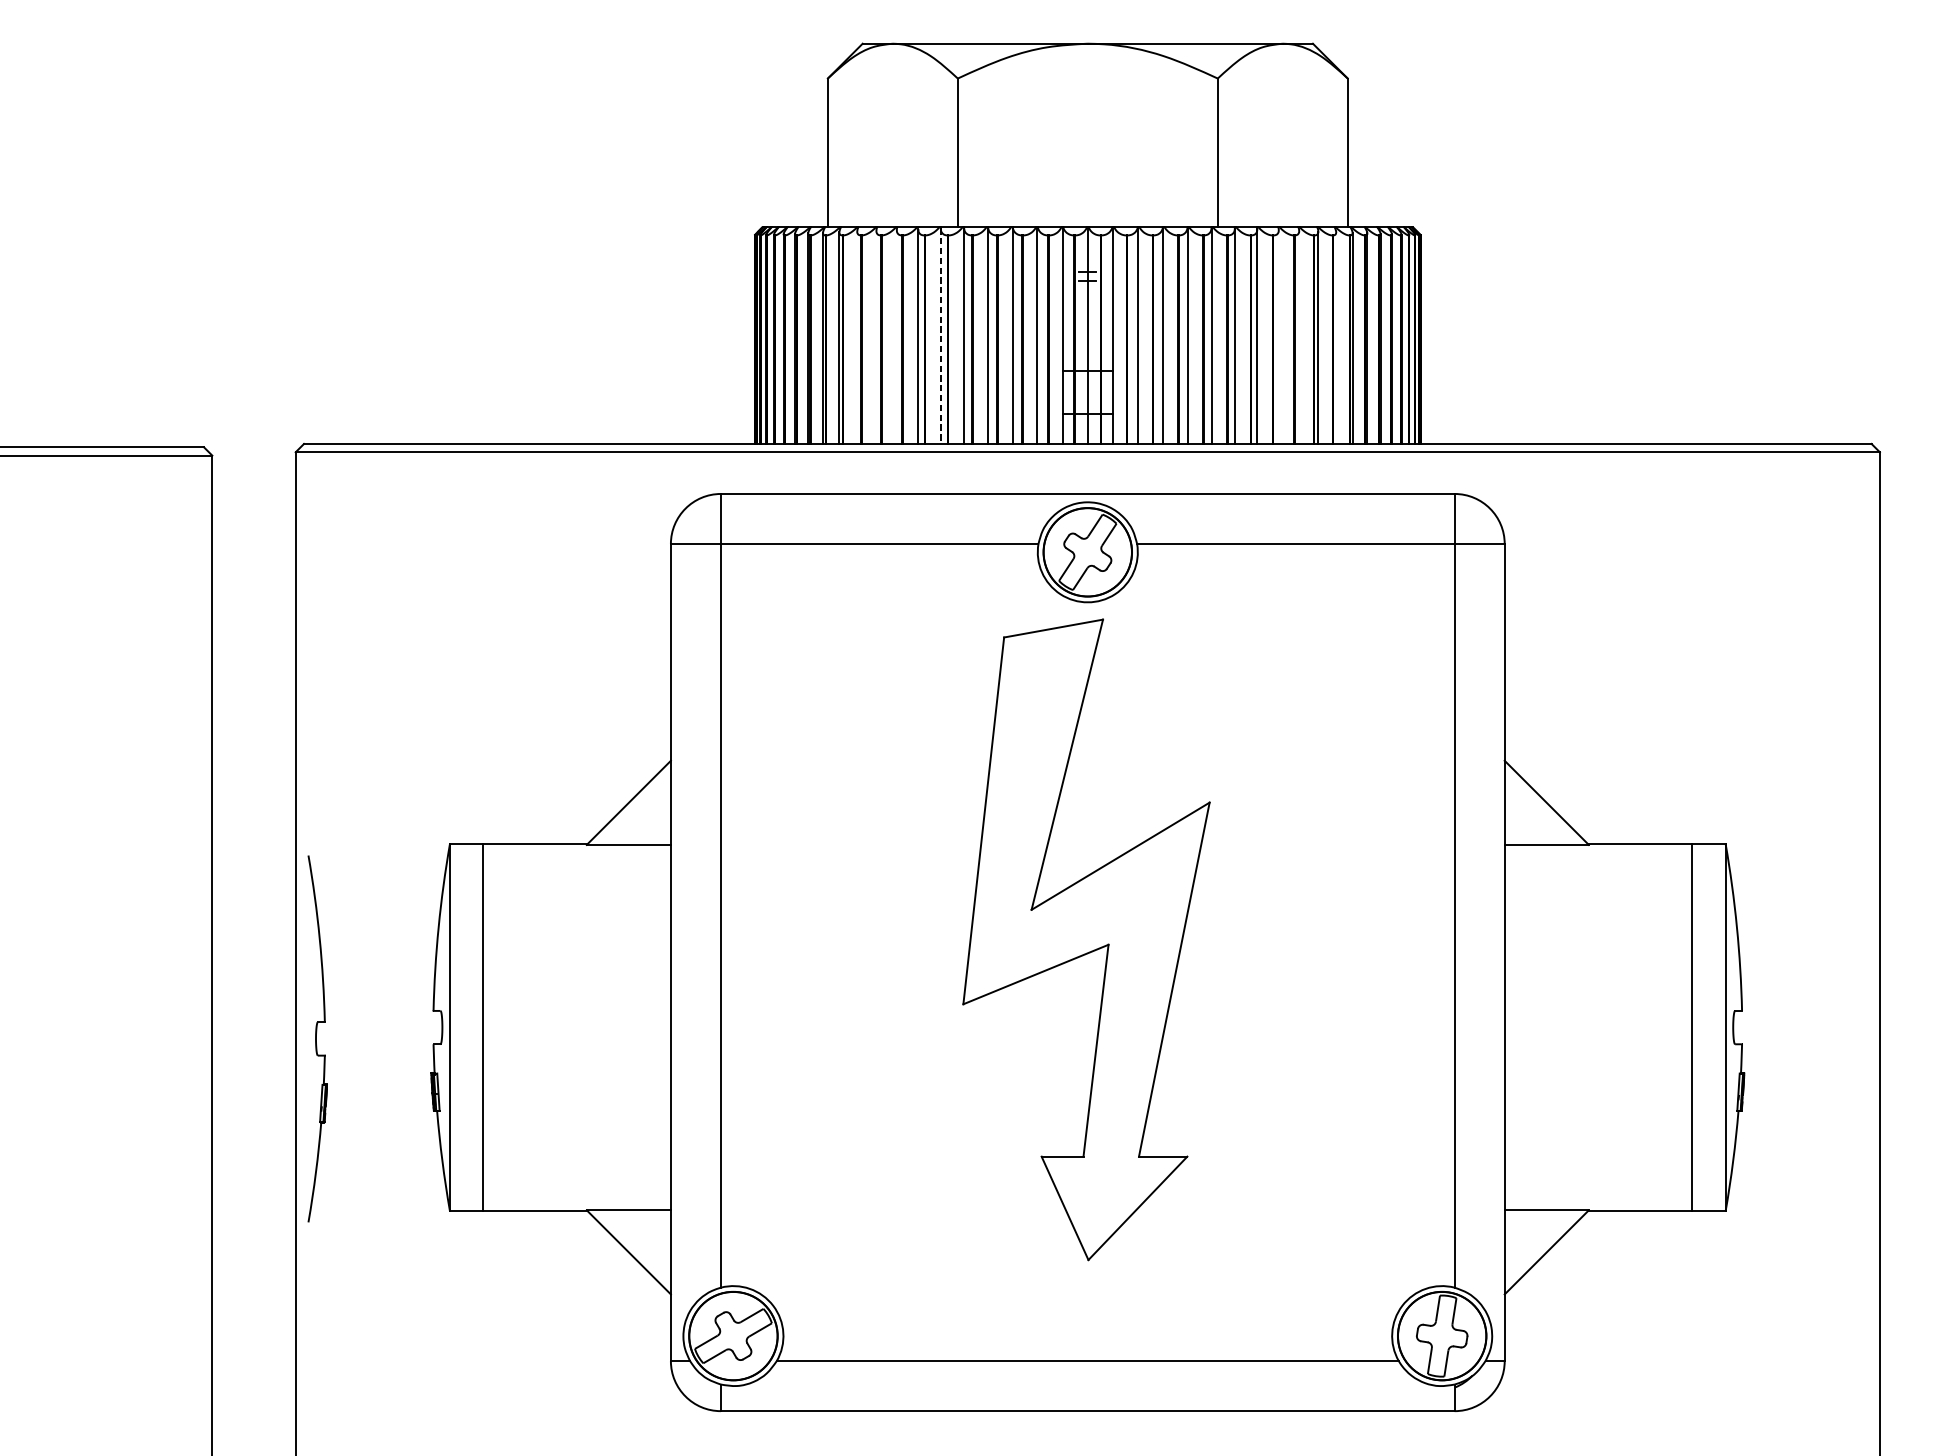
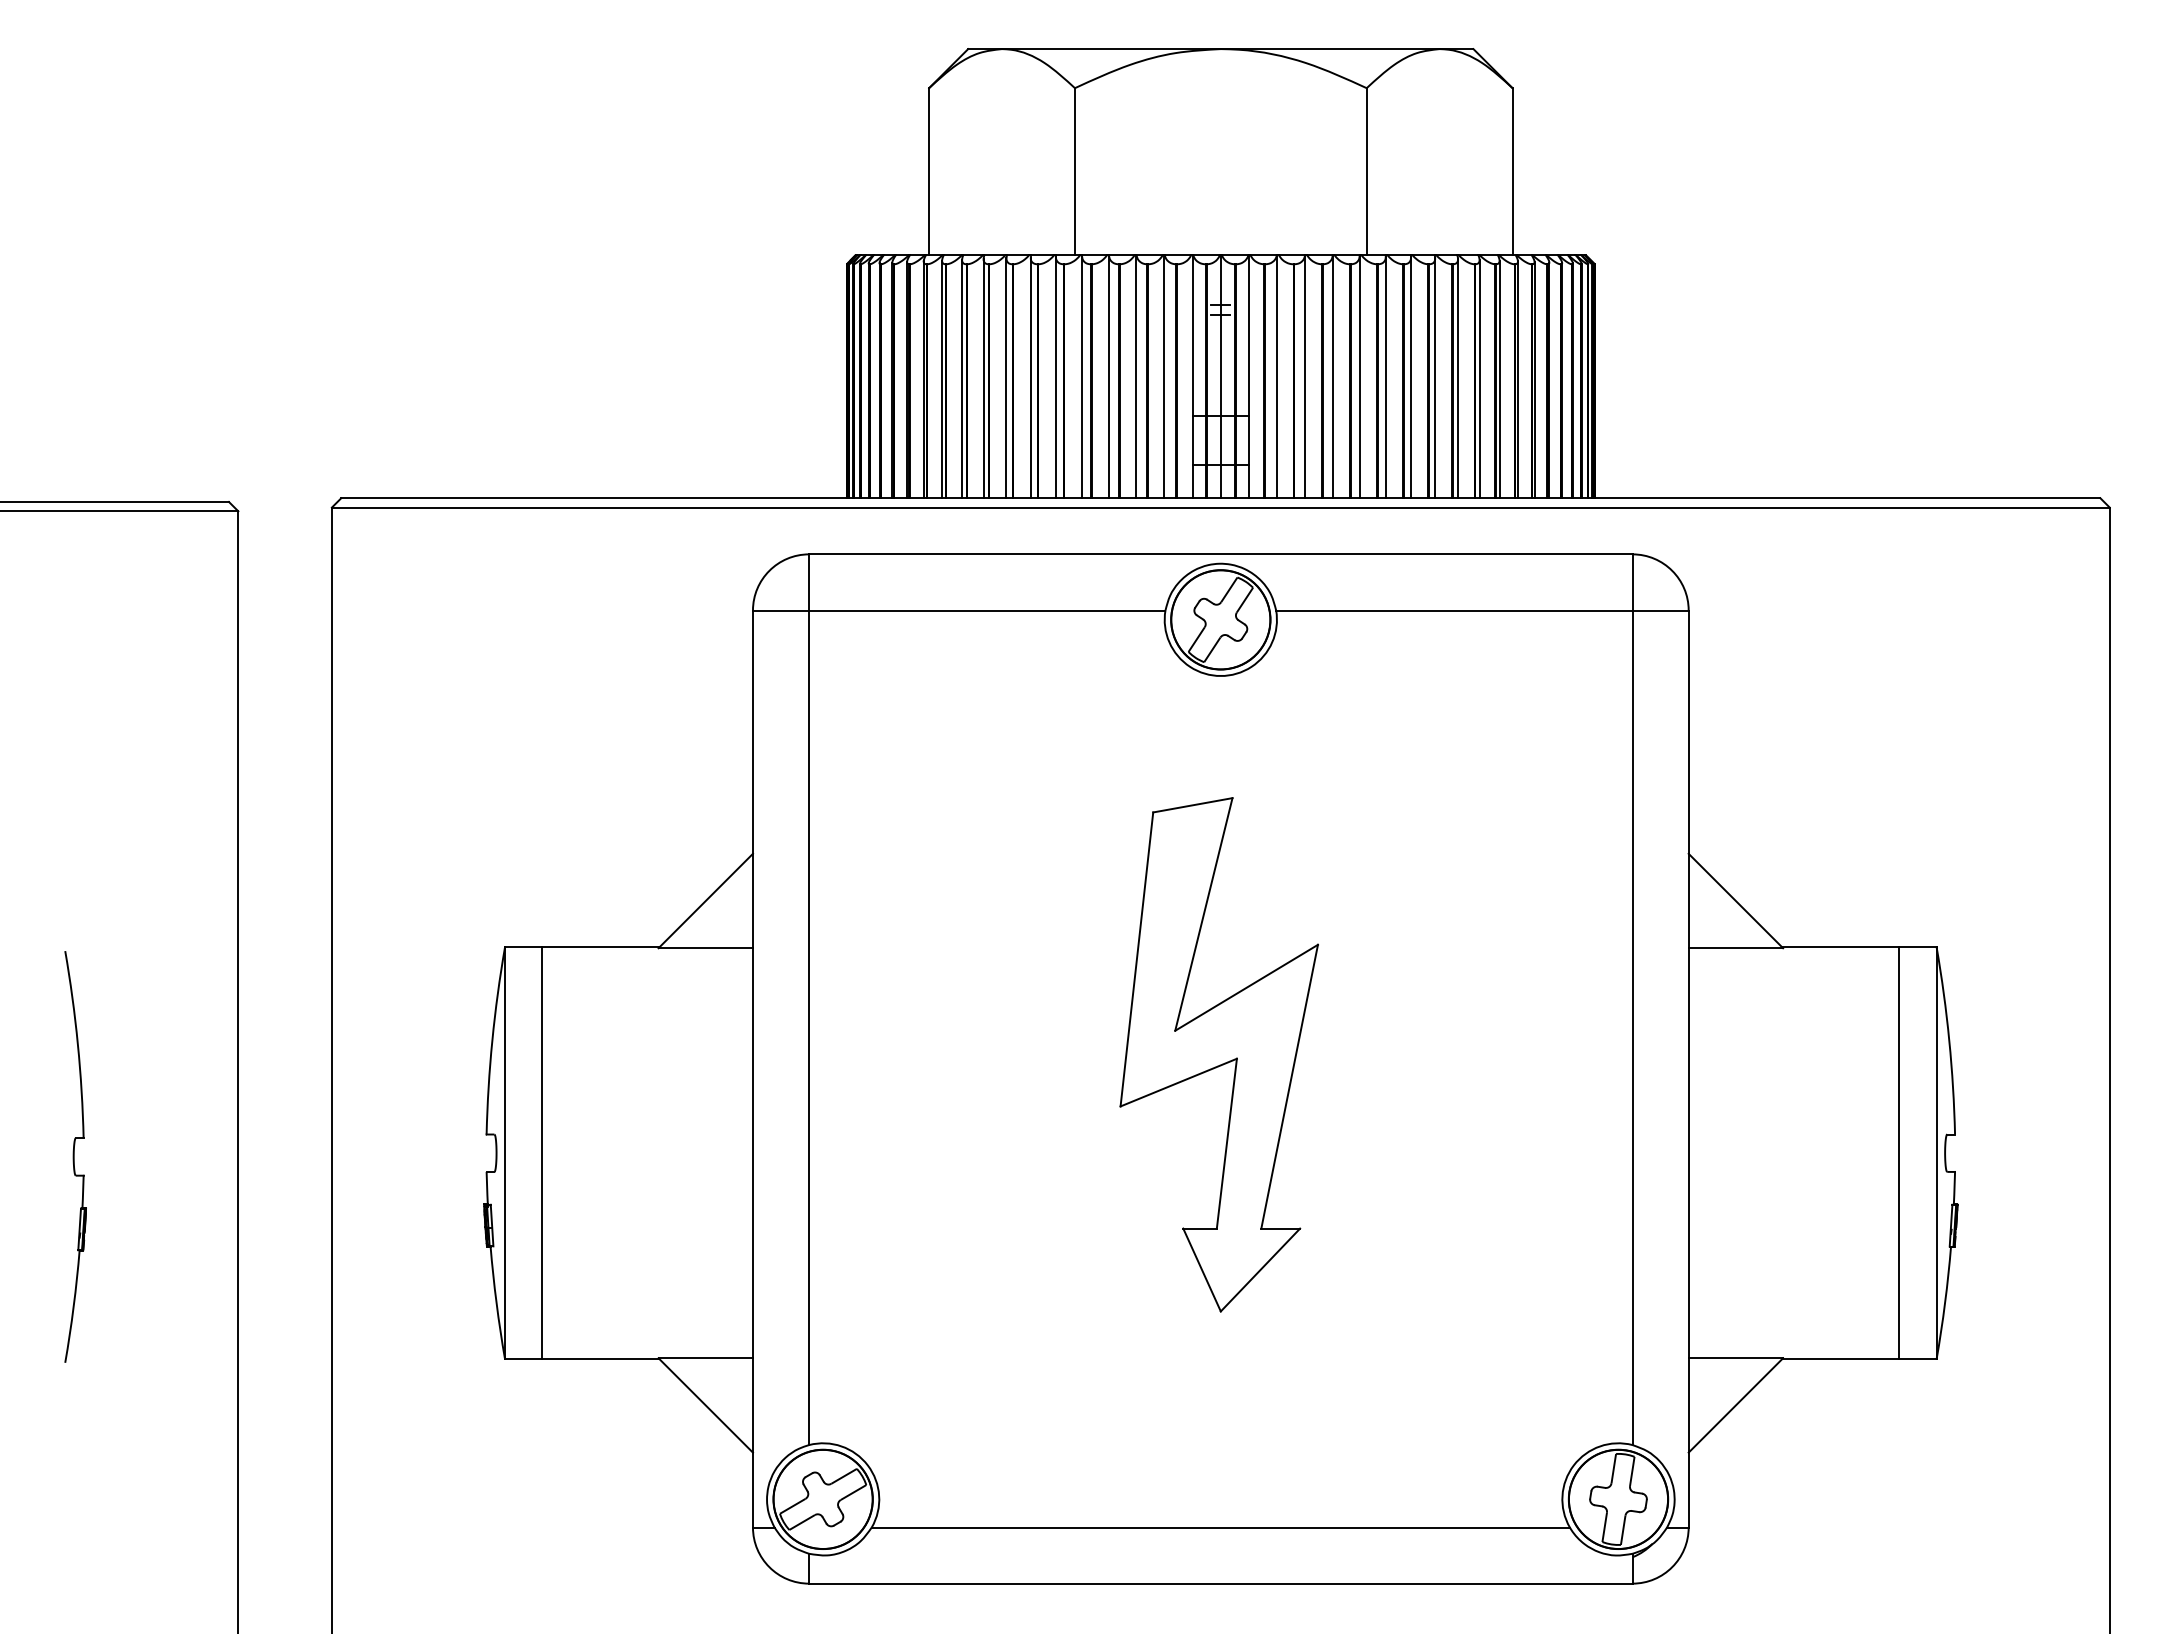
line: (940, 336) -> (1055, 377), dashed -> solid
line: (876, 337) -> (983, 378), added
line: (896, 337) -> (1006, 378), added
line: (1279, 337) -> (1435, 378), added
line: (1299, 337) -> (1458, 378), added
line: (857, 338) -> (962, 379), added
line: (1336, 338) -> (1499, 379), added
part: (1085, 939) -> (1218, 1054), size x0.71
part: (317, 1038) -> (75, 1156), moved

